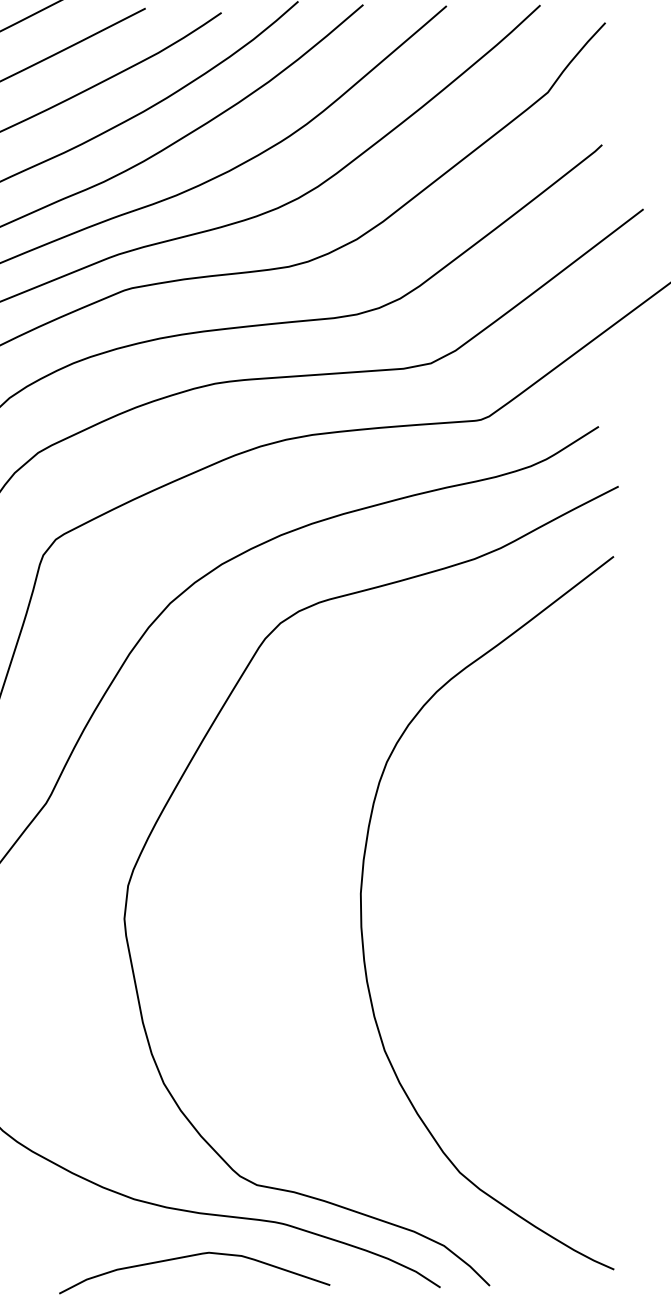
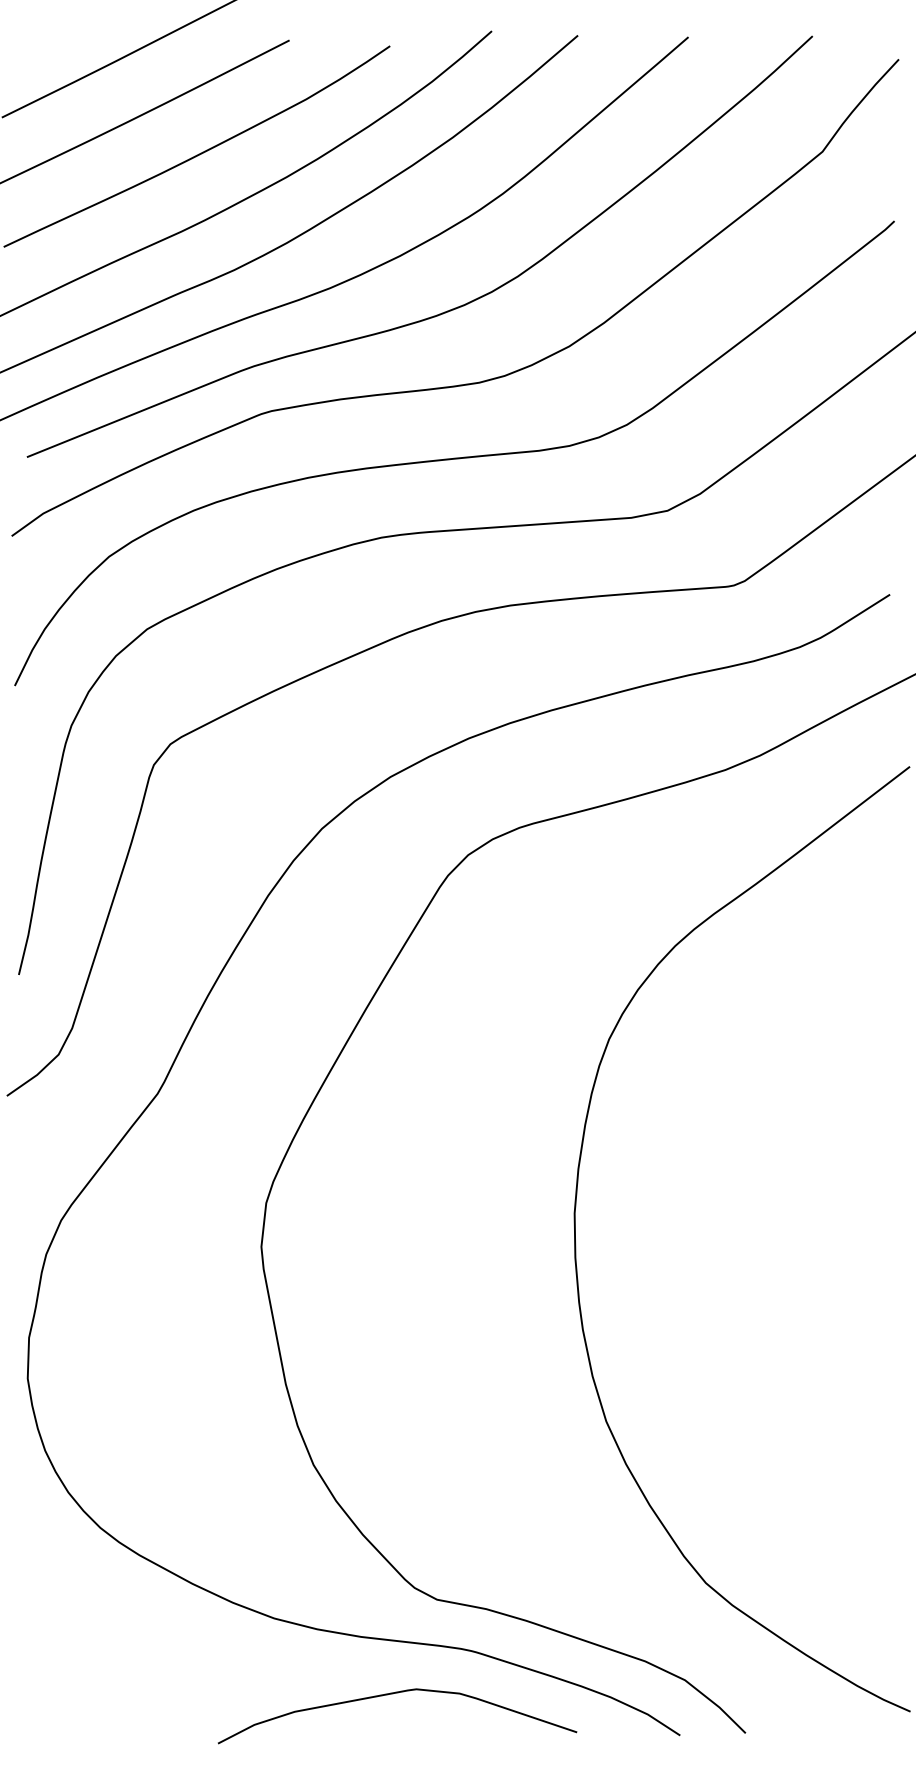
curve: (191, 1256) -> (393, 1694), moved

